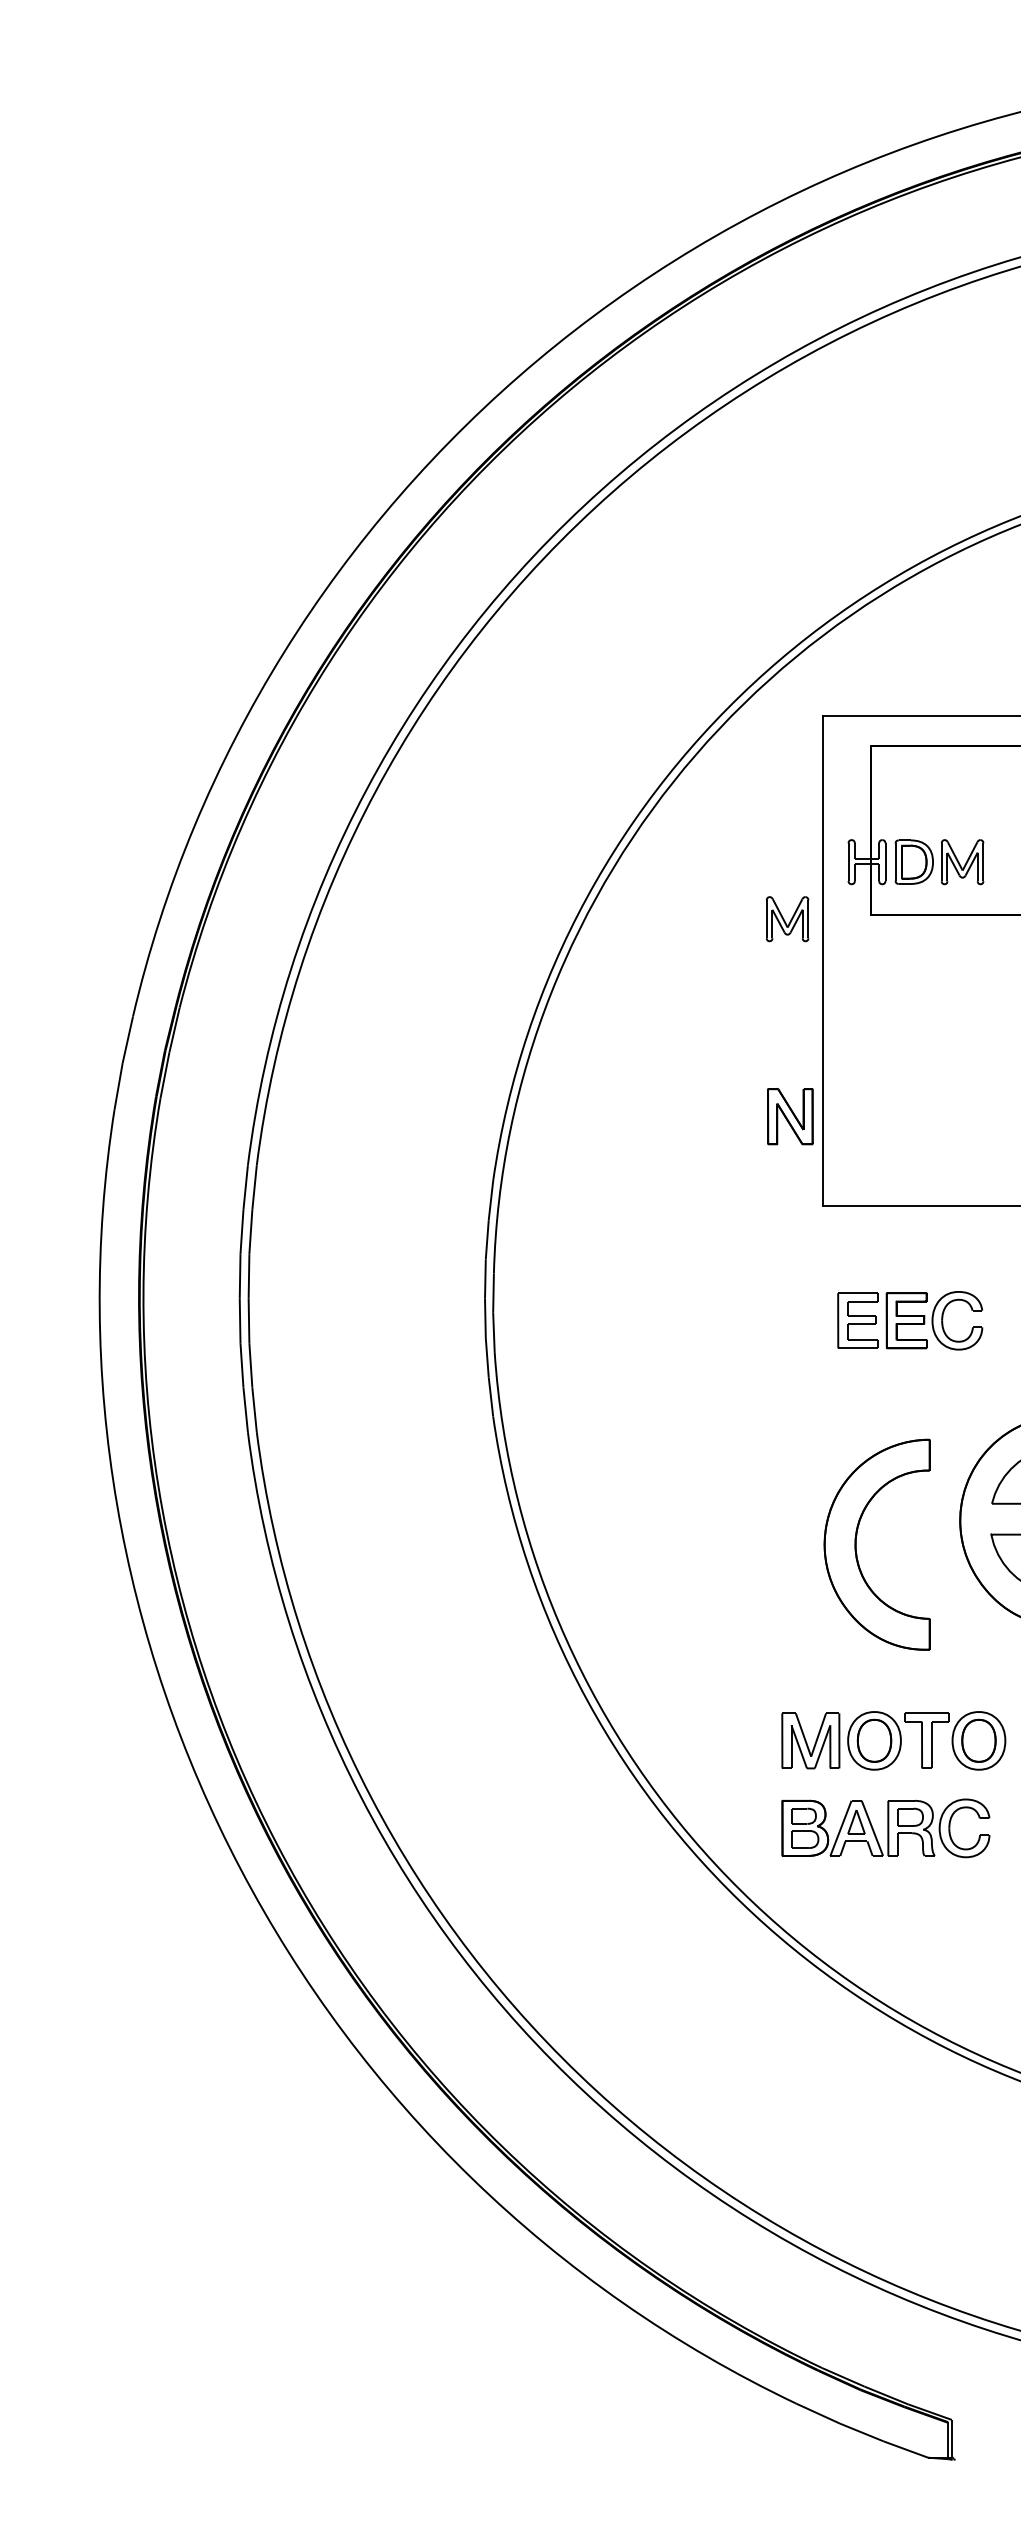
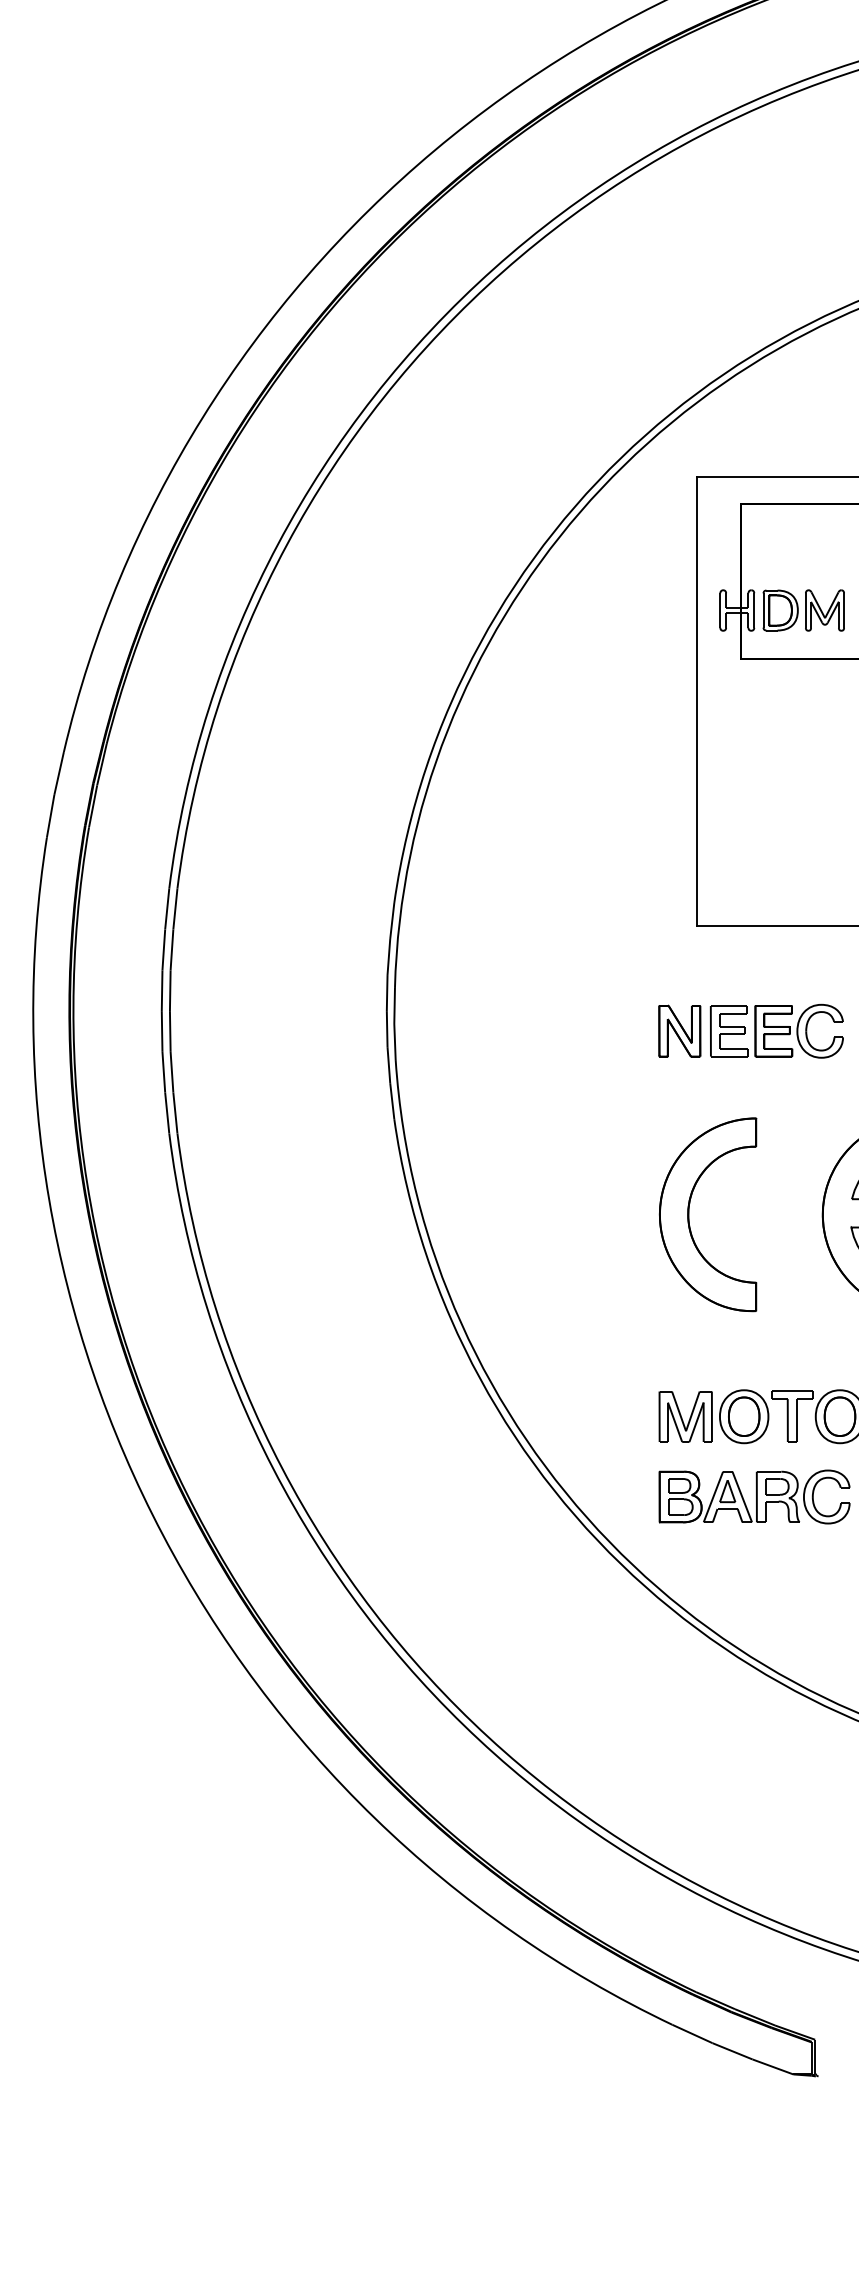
part: (787, 919) -> (664, 663), removed
part: (790, 1116) -> (679, 1031), moved
part: (856, 1544) -> (689, 1214), moved

